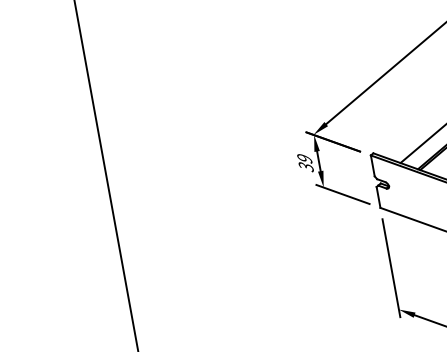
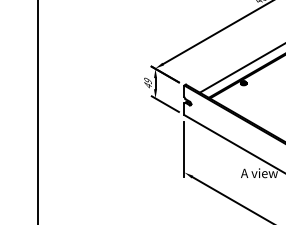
text: (305, 167) -> (147, 85), 39 -> 49

